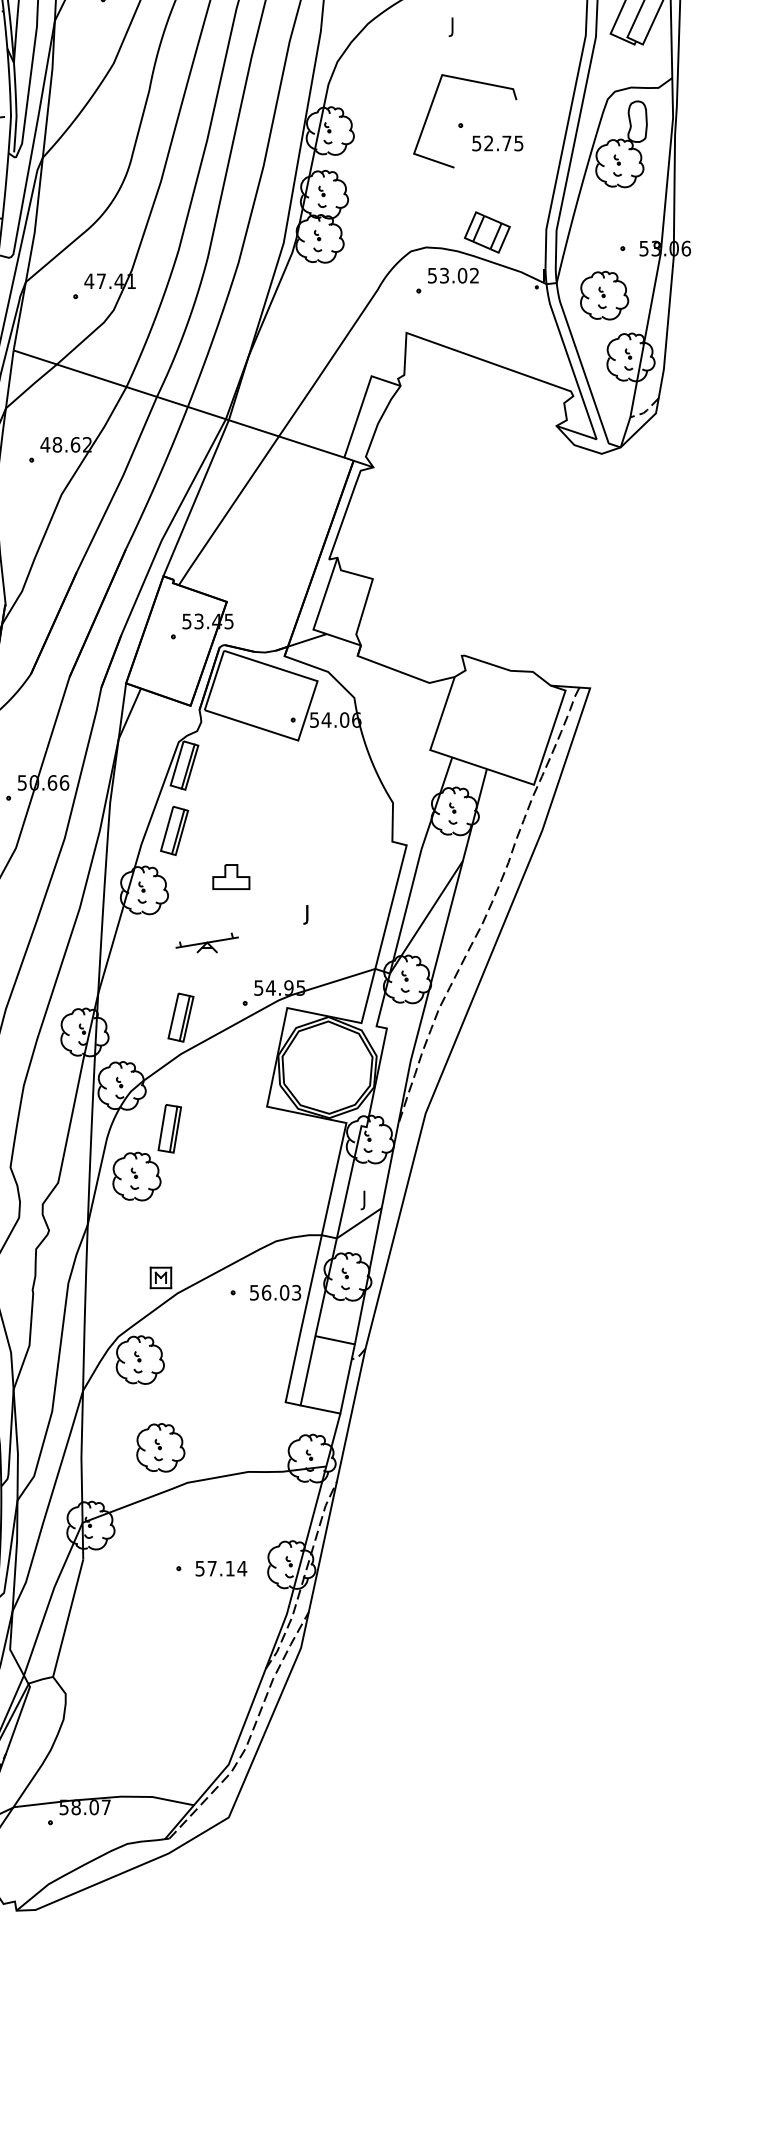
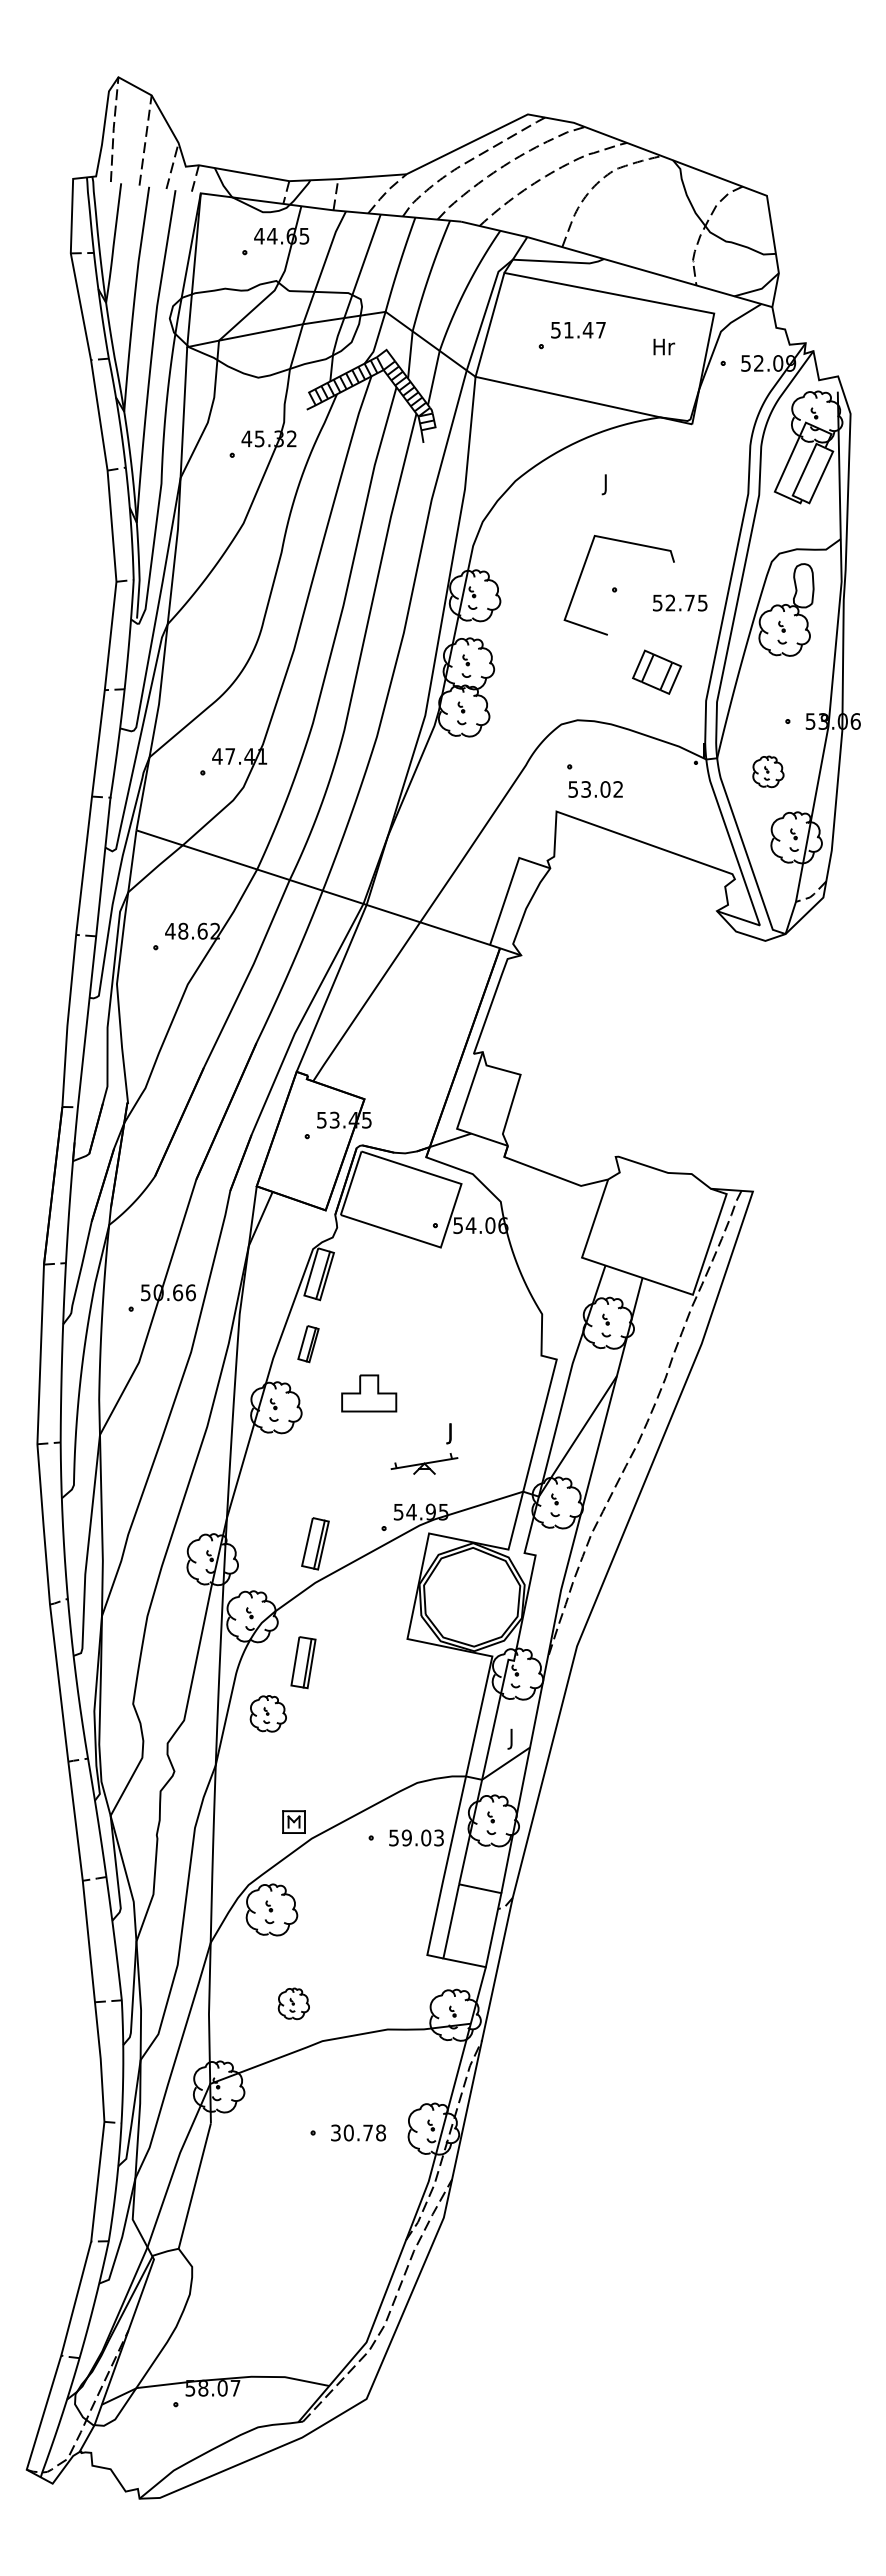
text: (498, 142) -> (680, 602), moved
part: (486, 231) -> (656, 671), moved
text: (453, 275) -> (595, 789), moved
part: (604, 295) -> (768, 771), size x0.6
part: (174, 830) -> (308, 1343), size x0.7
part: (231, 877) -> (369, 1393), size x1.4
part: (207, 942) -> (424, 1463), moved
part: (137, 1176) -> (268, 1713), size x0.7
text: (266, 1292) -> (406, 1837), 56.03 -> 59.03
part: (160, 1447) -> (293, 2003), size x0.6
text: (221, 1568) -> (358, 2132), 57.14 -> 30.78

